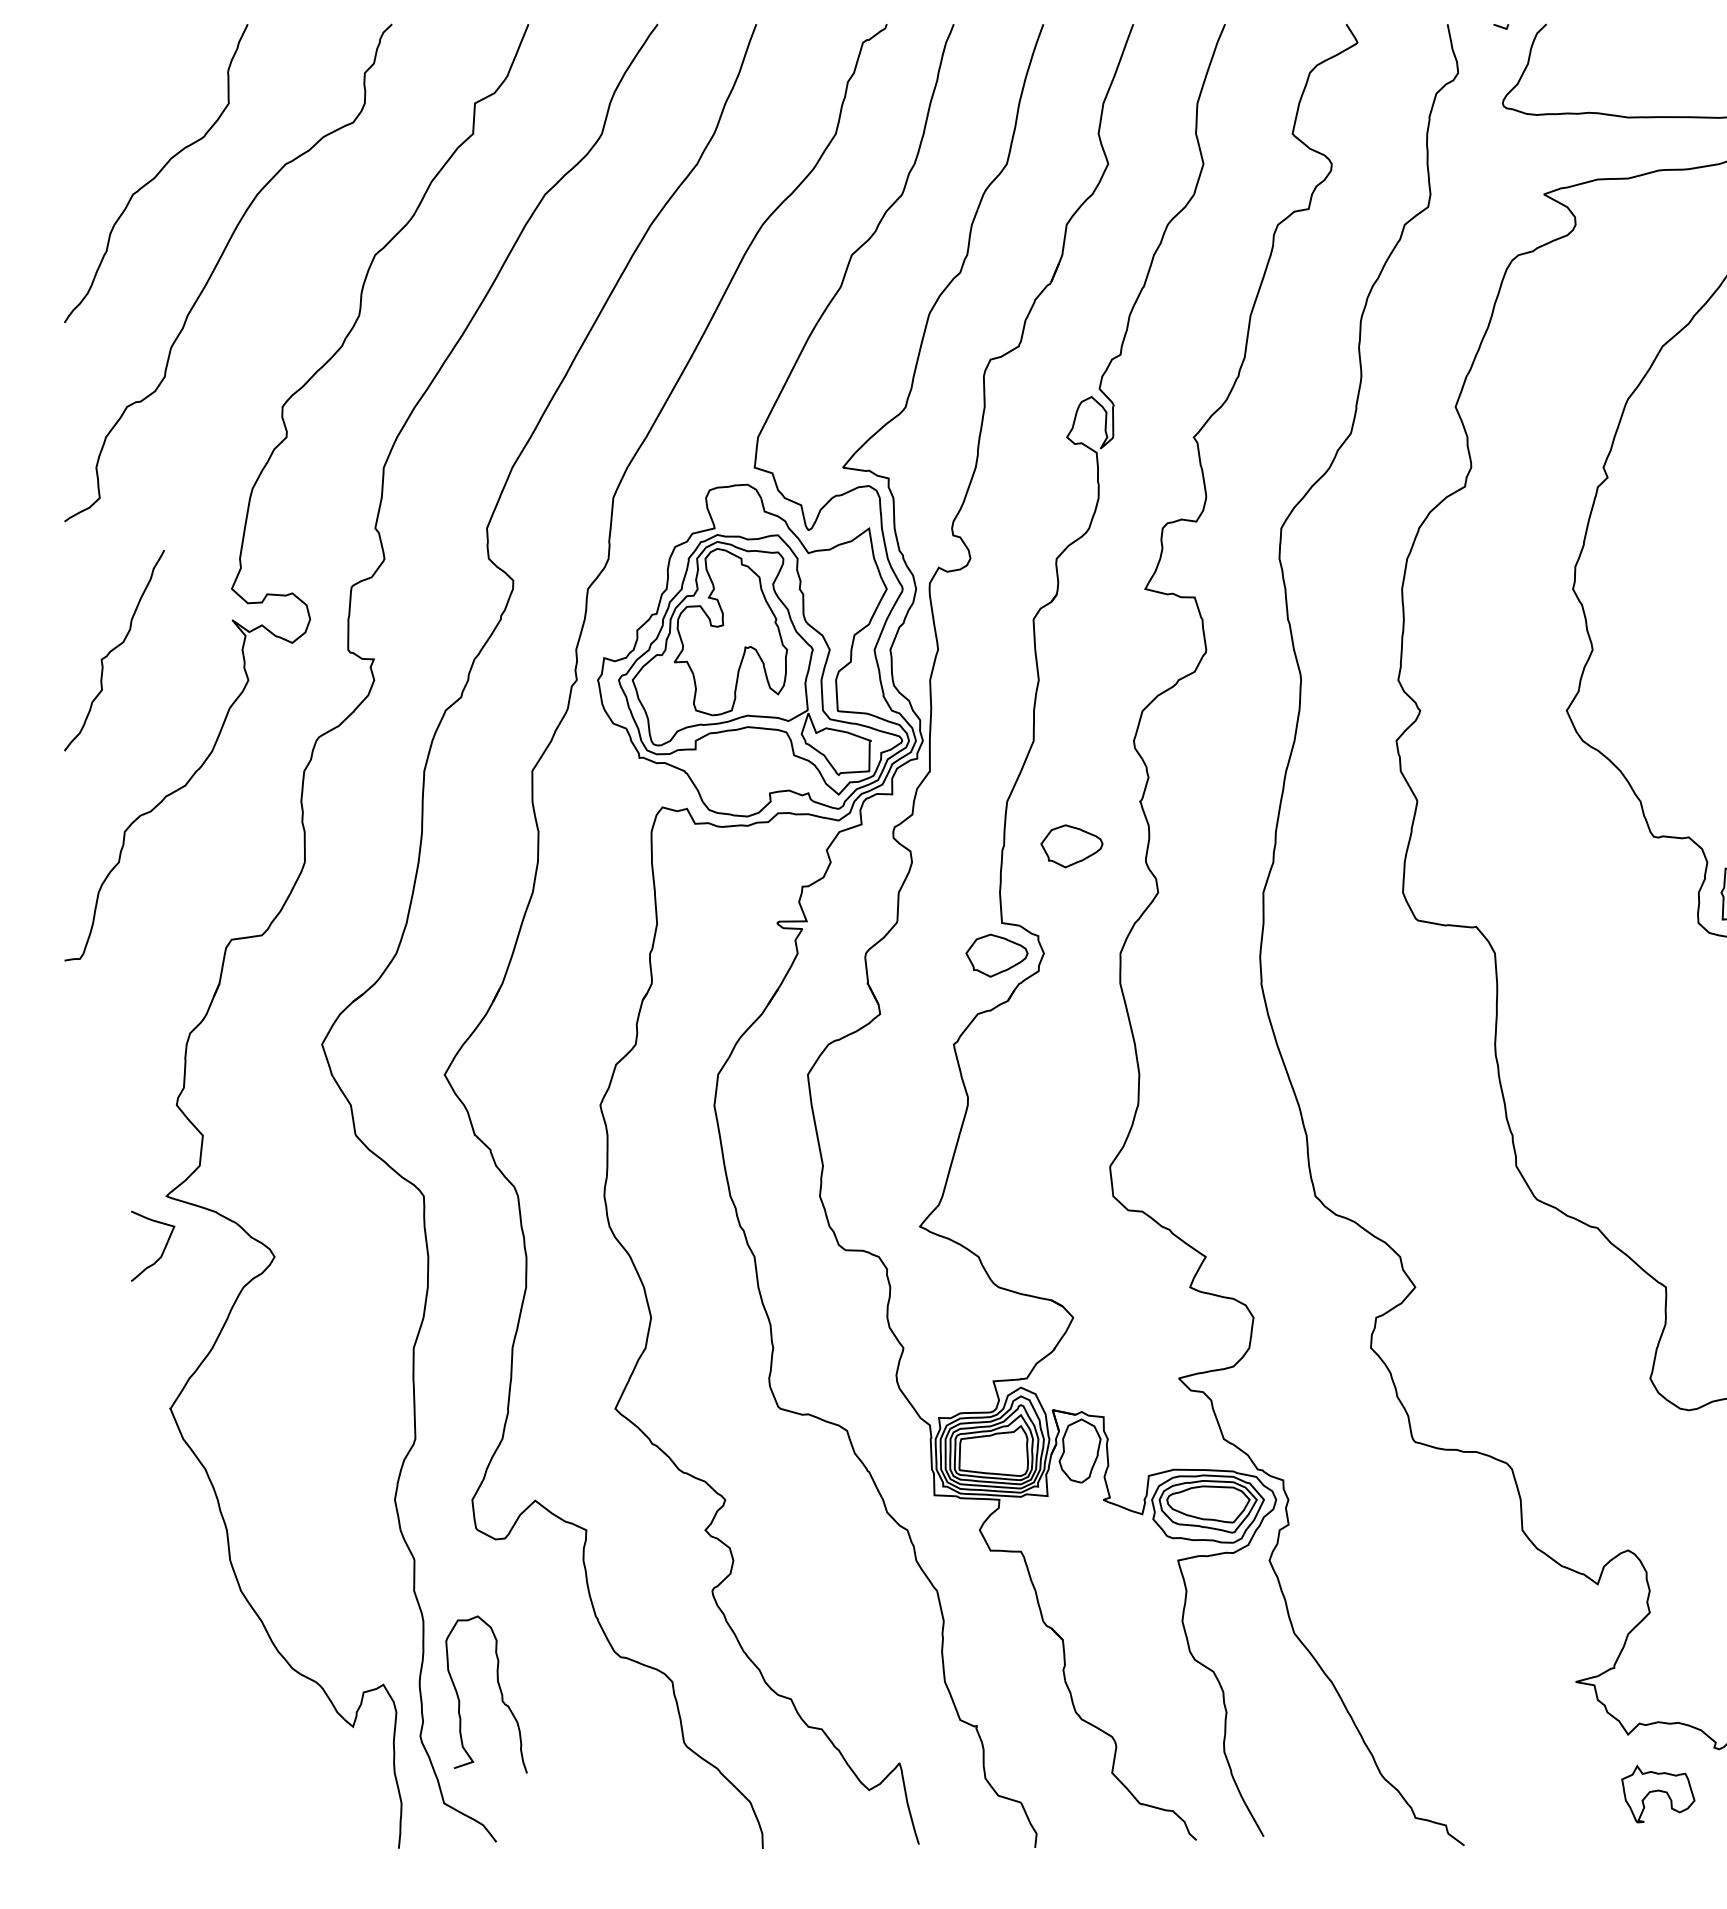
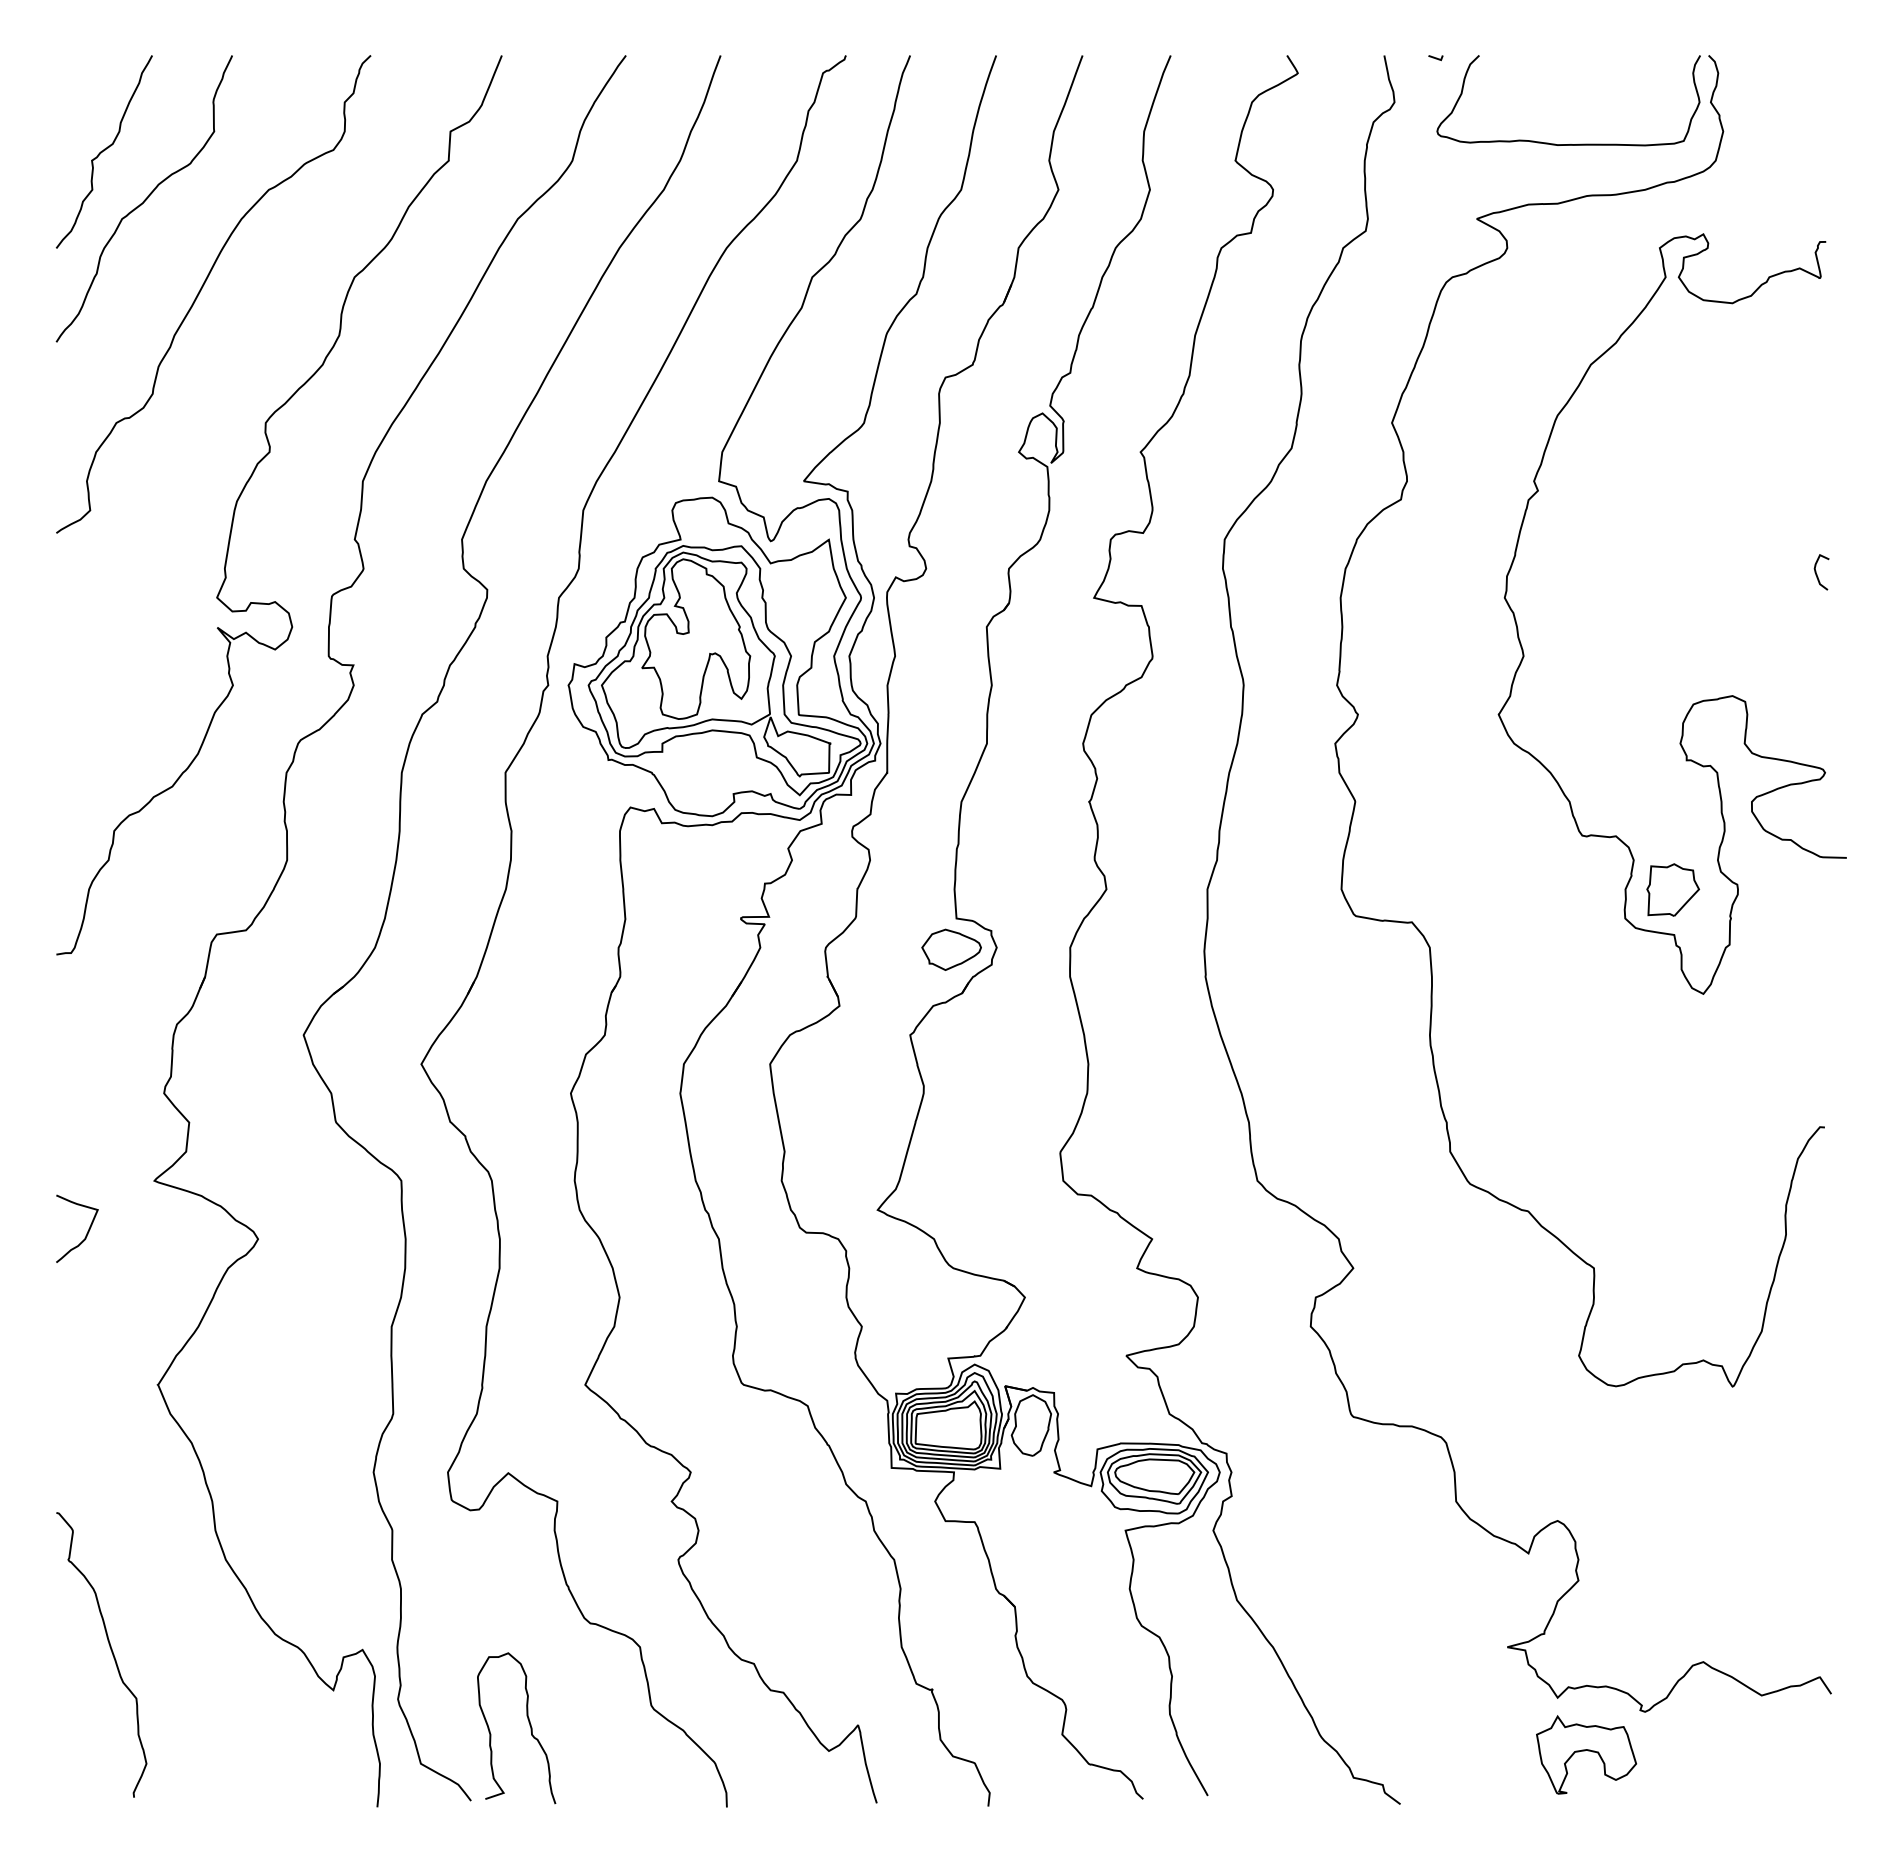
curve: (113, 650) -> (103, 151), moved
part: (1071, 845) -> (1023, 844), removed
curve: (162, 1251) -> (86, 1233), moved
curve: (120, 1685) -> (110, 1650), added
curve: (500, 1691) -> (529, 1725), moved
part: (1658, 1793) -> (1586, 1754), size x1.43

